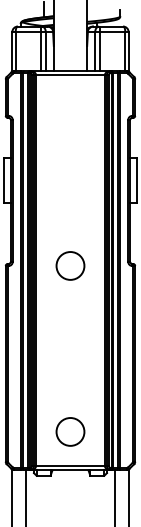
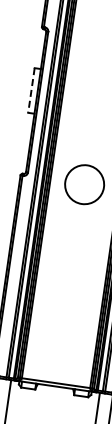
line: (4, 180) -> (31, 90), solid -> dashed
circle: (70, 265) -> (84, 184), size x1.4
circle: (70, 431) -> (61, 348), removed

